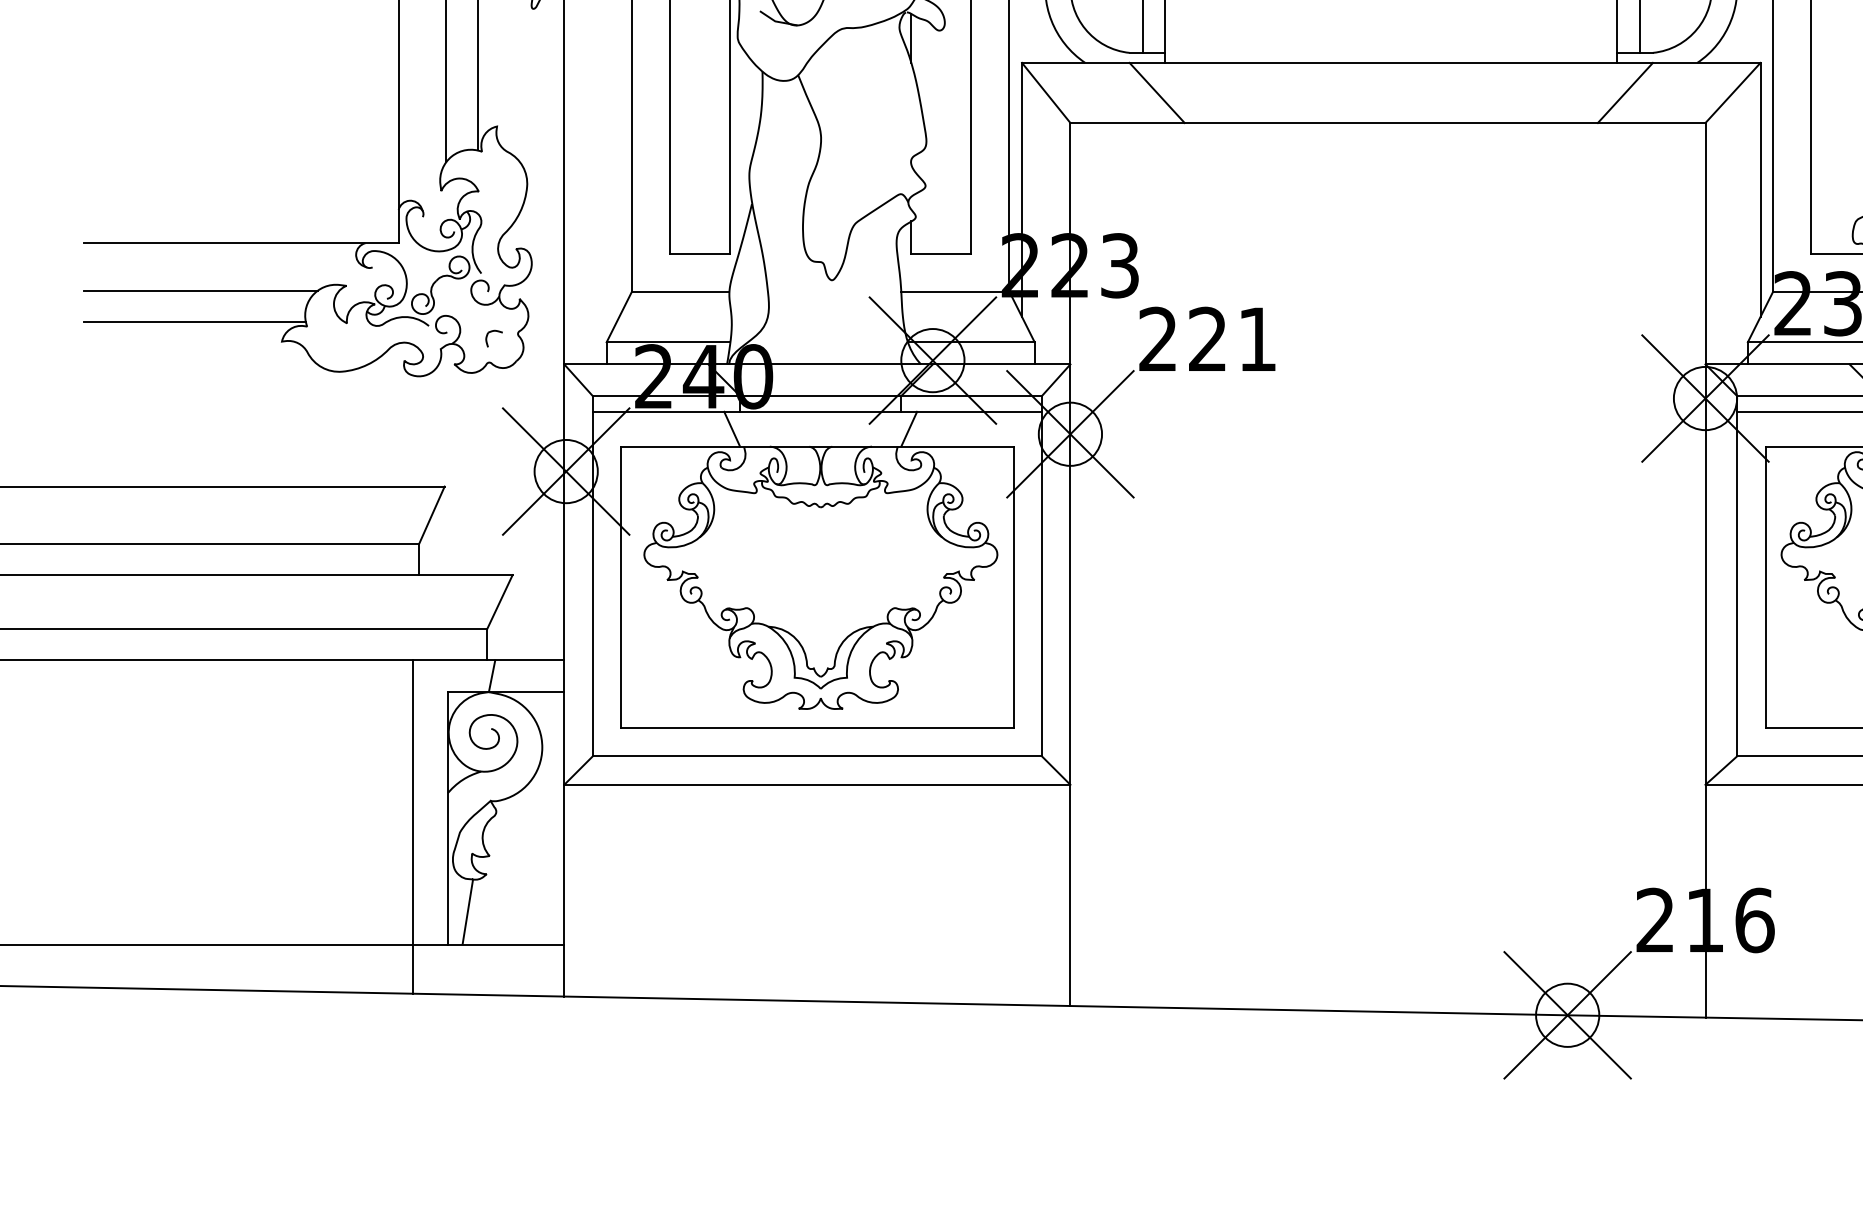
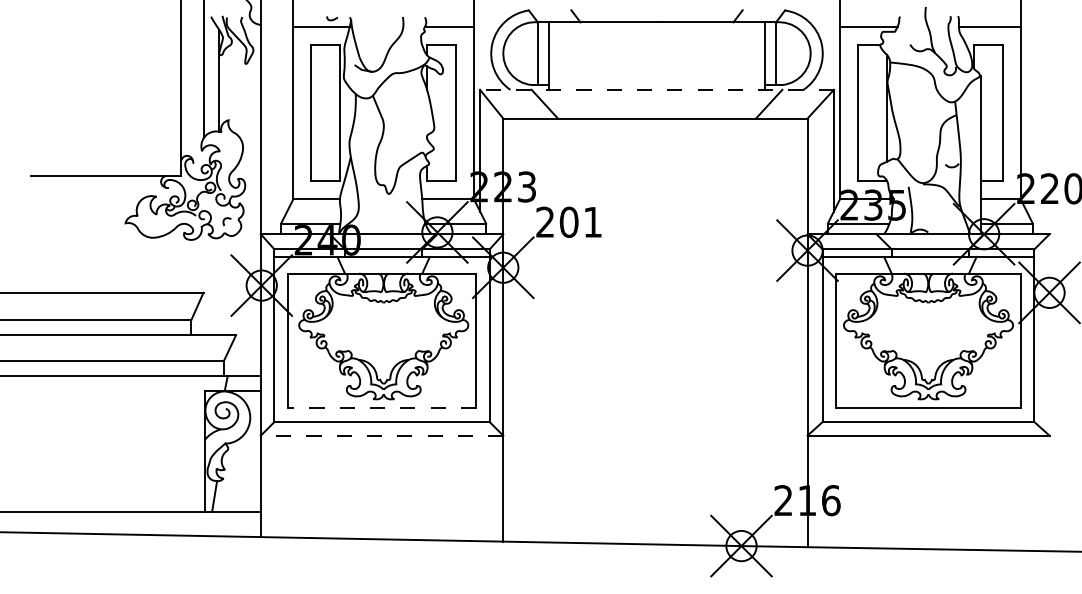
line: (1392, 62) -> (657, 89), solid -> dashed
line: (200, 289) -> (86, 198), removed
line: (194, 323) -> (83, 214), removed
text: (1206, 337) -> (568, 221), 221 -> 201
line: (818, 728) -> (382, 408), solid -> dashed
line: (816, 784) -> (381, 435), solid -> dashed
line: (413, 826) -> (188, 455), removed

